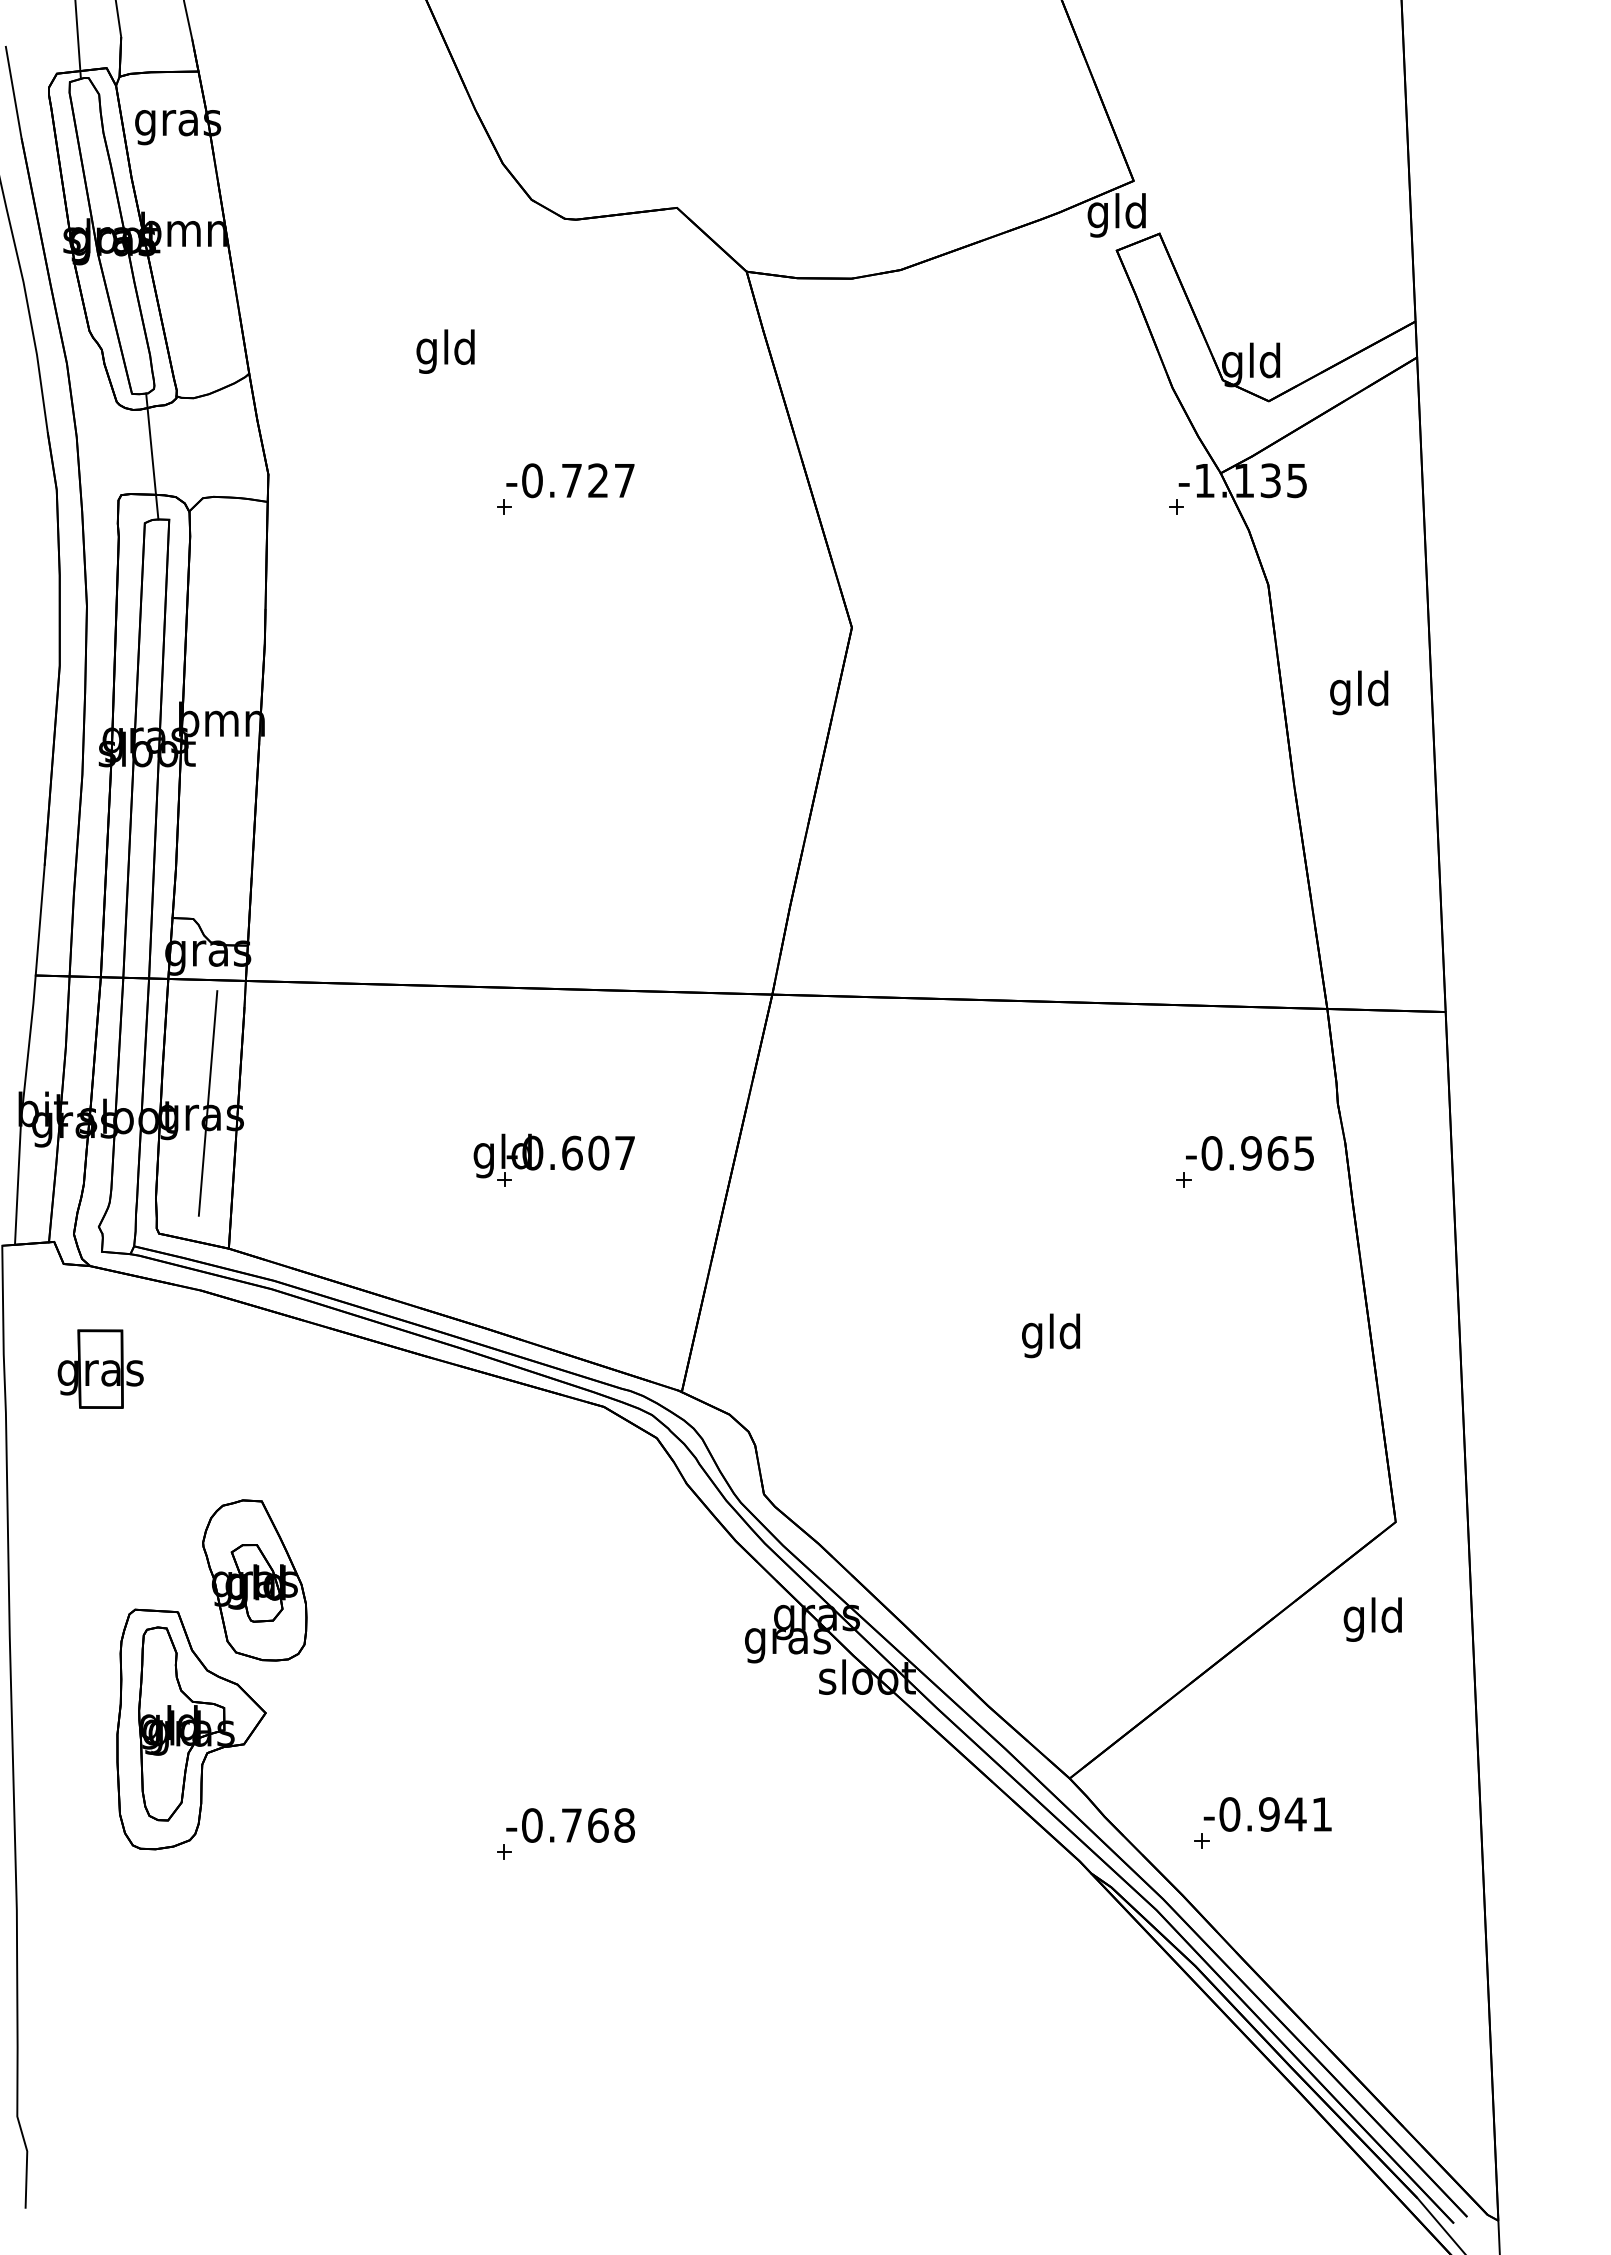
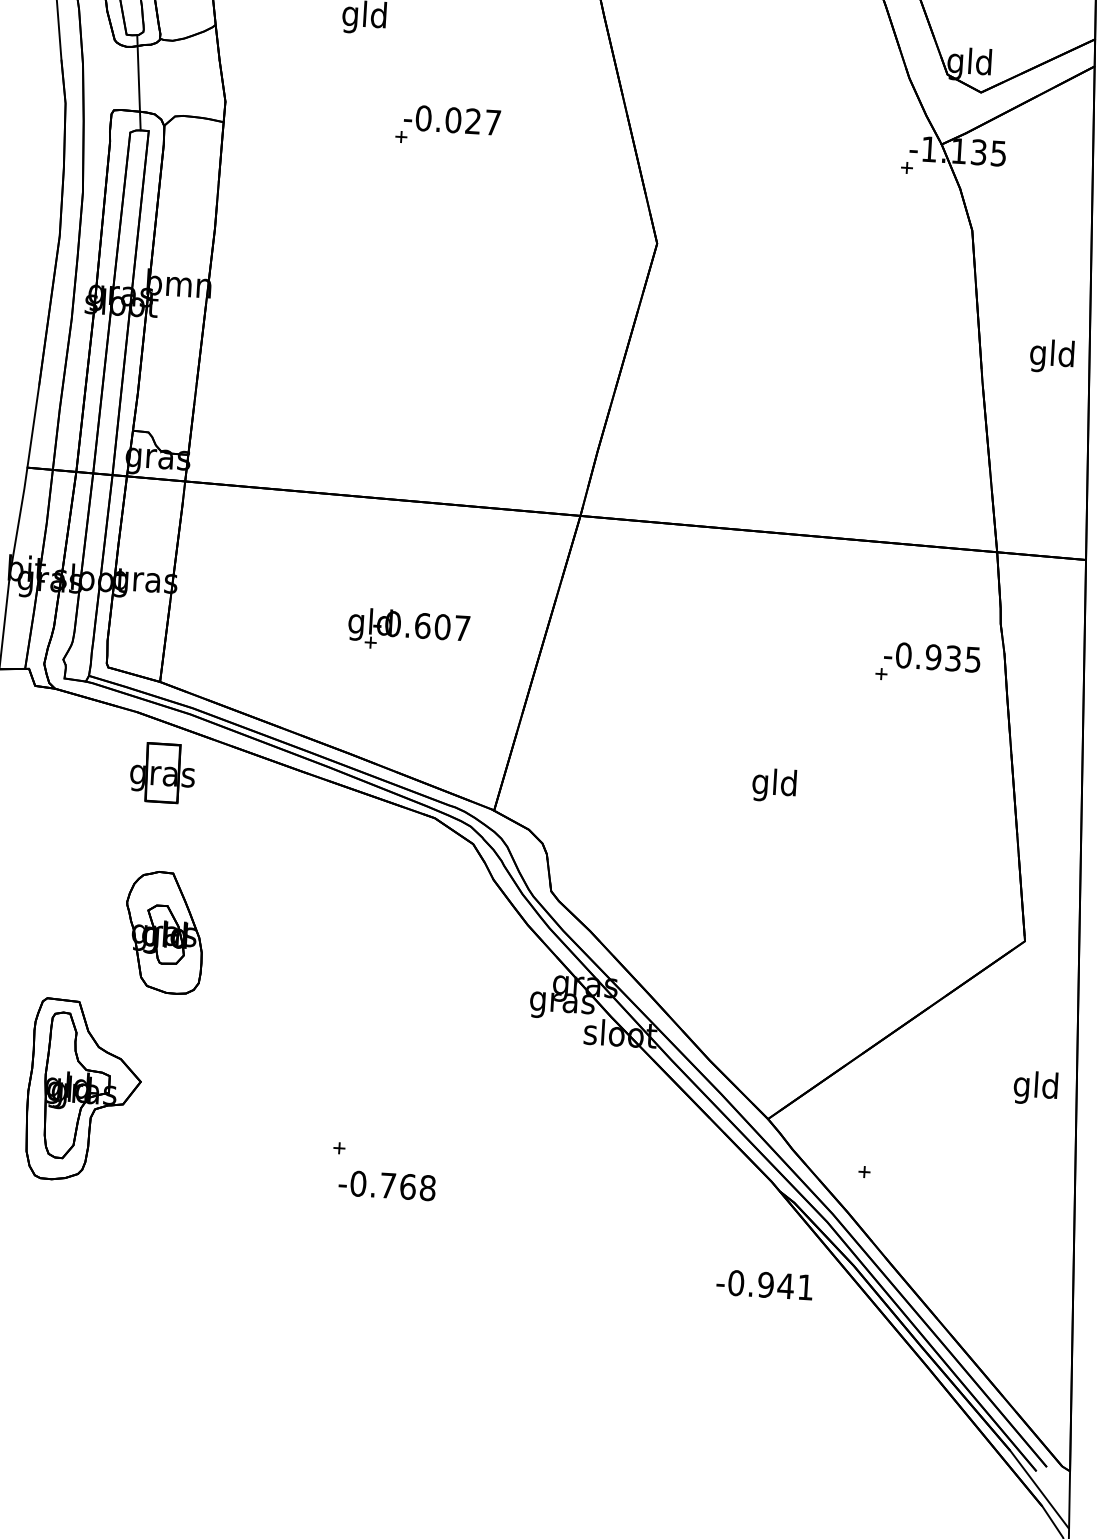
text: (571, 480) -> (453, 120), -0.727 -> -0.027
text: (1359, 692) -> (1052, 355), moved
line: (207, 1103) -> (150, 571), removed
text: (1277, 1153) -> (953, 658), -0.965 -> -0.935
part: (100, 1368) -> (162, 772), moved
text: (1372, 1619) -> (1035, 1087), moved
part: (191, 1729) -> (84, 1090), moved
text: (1267, 1814) -> (764, 1284), moved
text: (570, 1825) -> (387, 1185), moved

